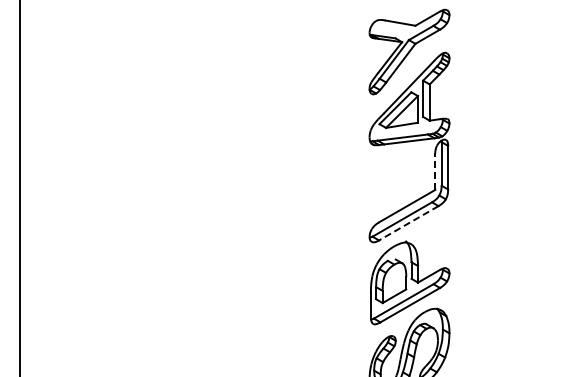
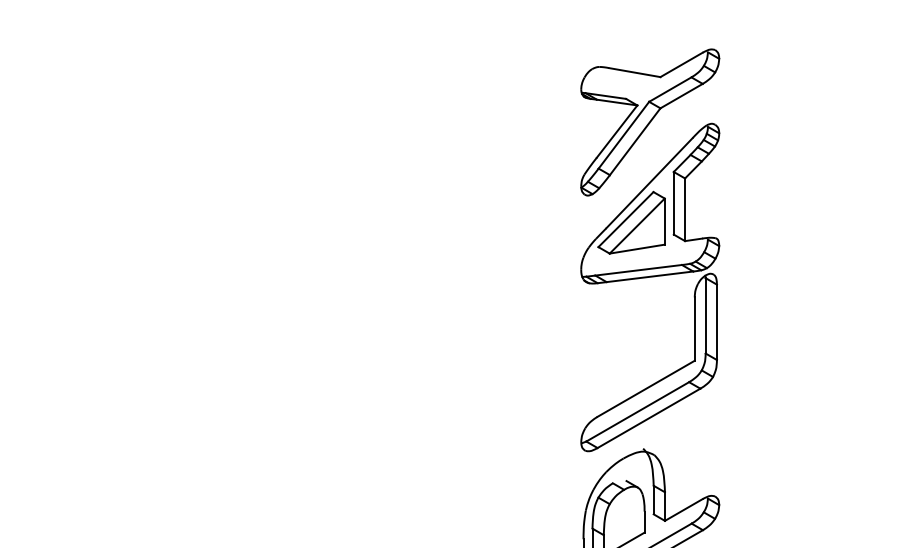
line: (435, 171) -> (695, 328), dashed -> solid
line: (408, 223) -> (648, 418), dashed -> solid

